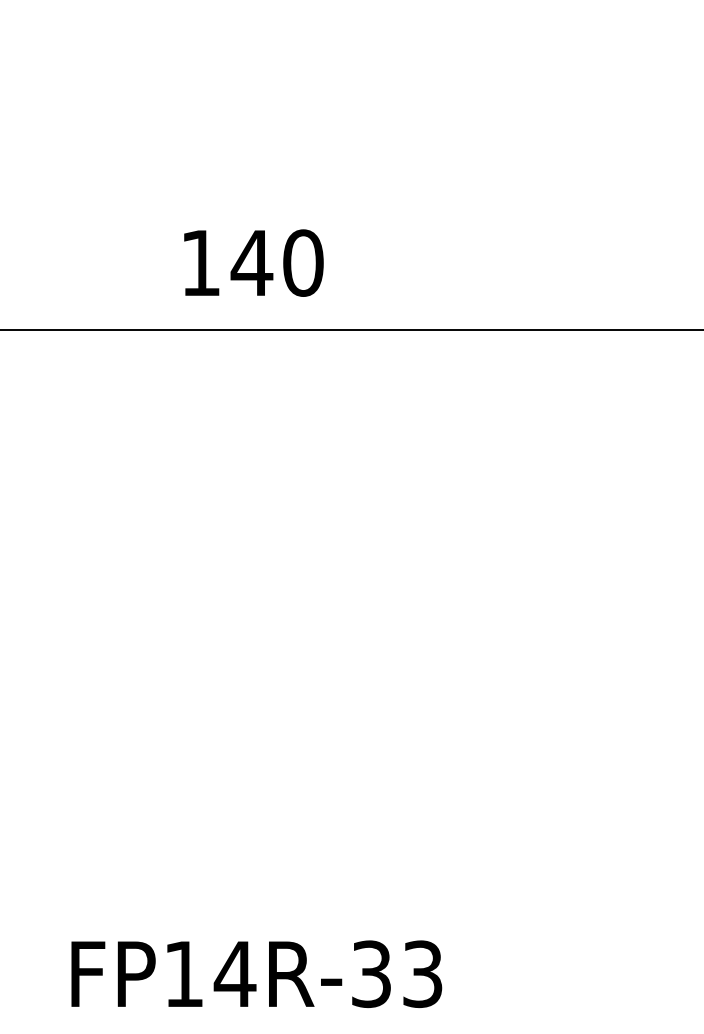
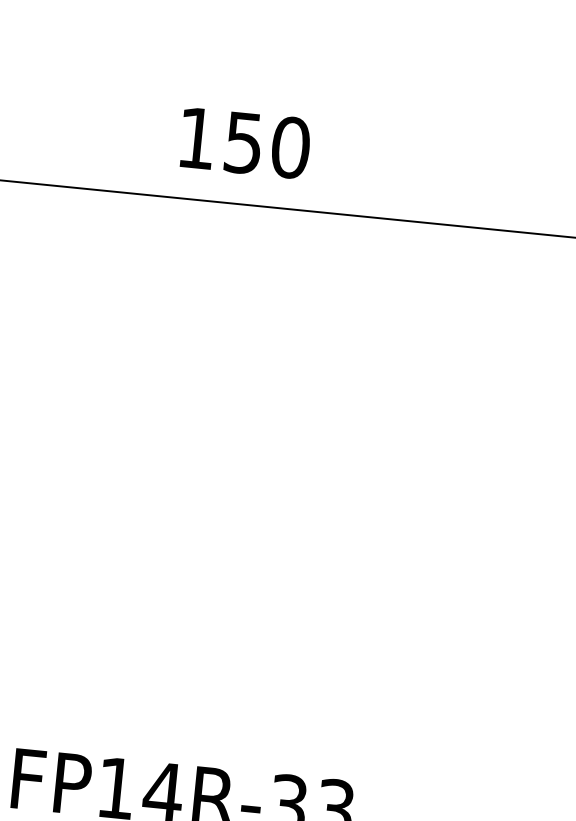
text: (251, 263) -> (243, 143), 140 -> 150

